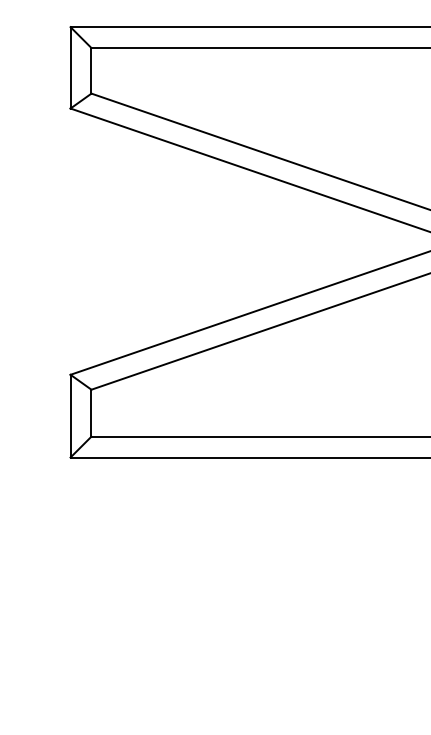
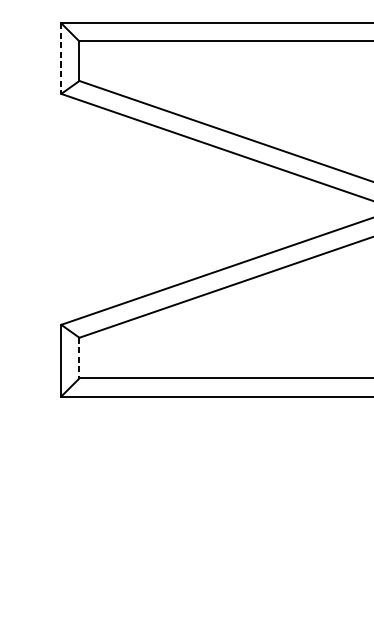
line: (70, 67) -> (61, 58), solid -> dashed
line: (91, 413) -> (79, 358), solid -> dashed

